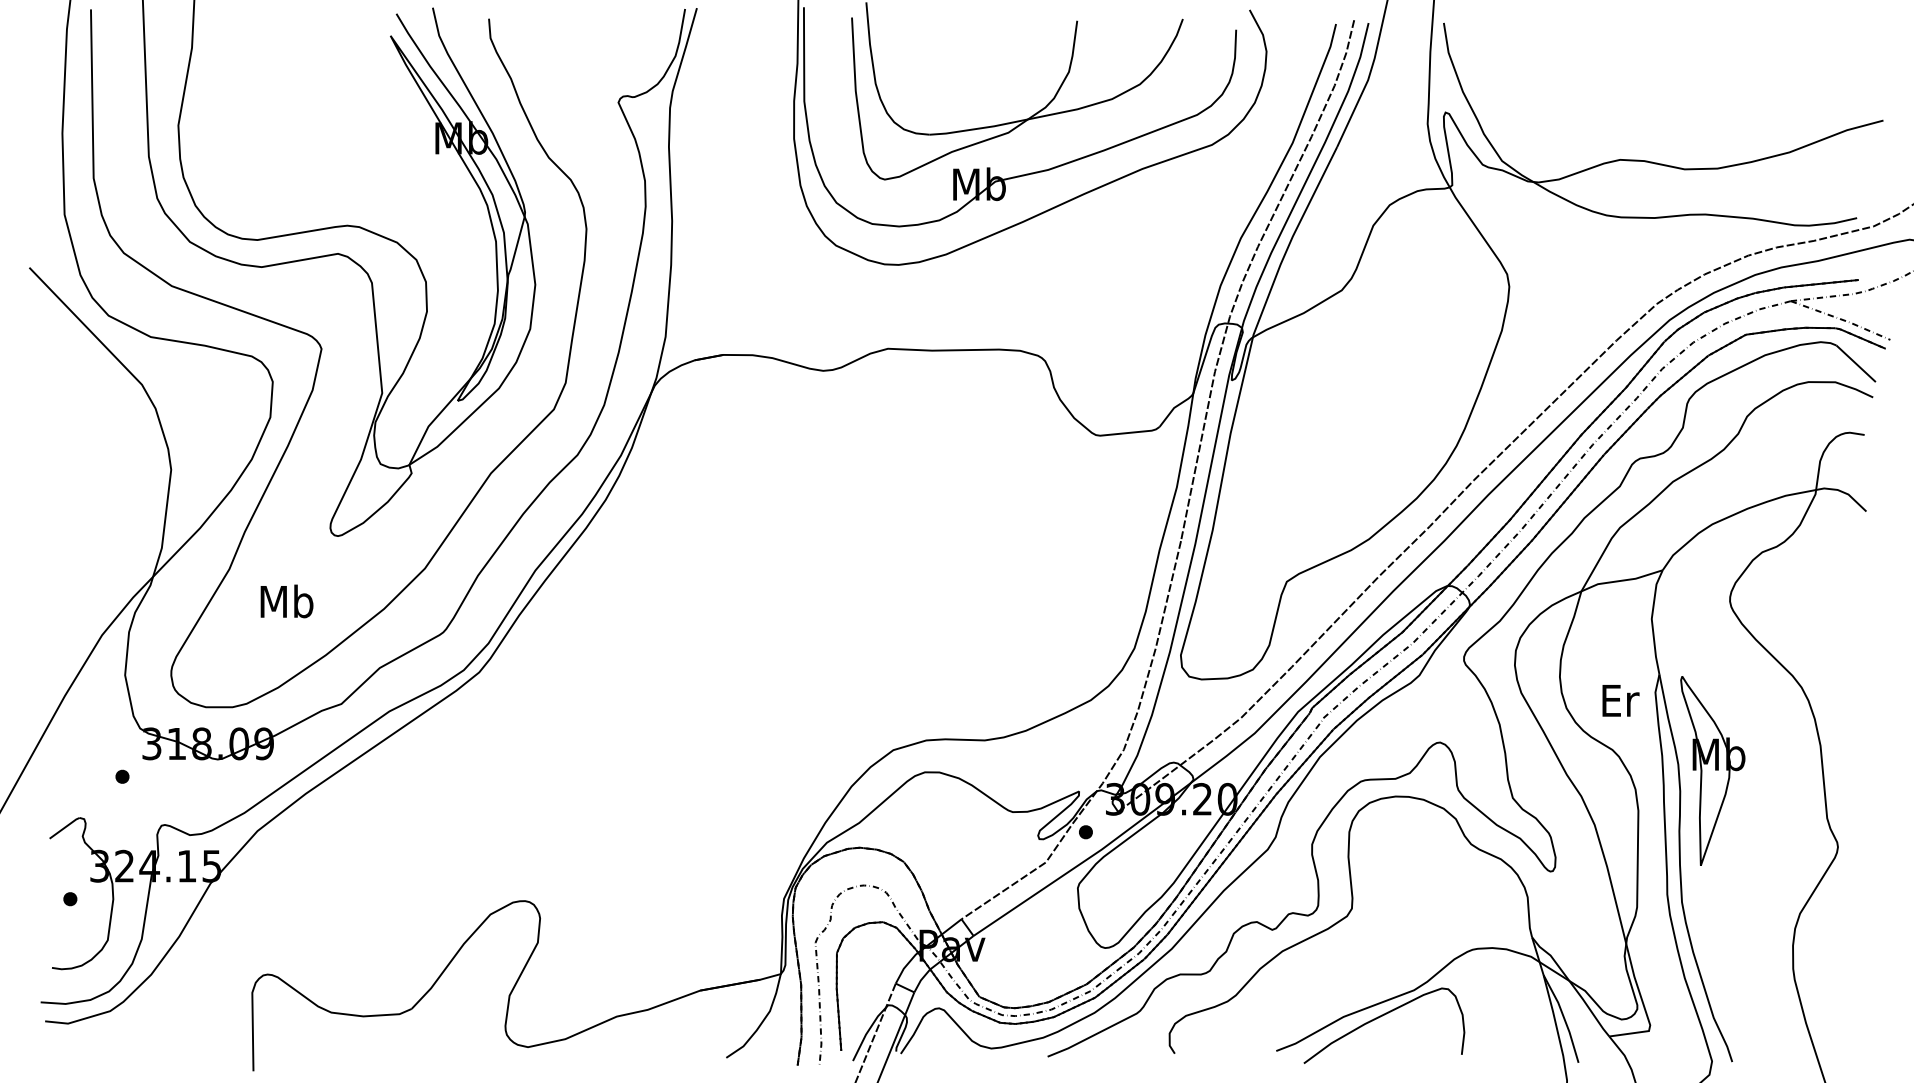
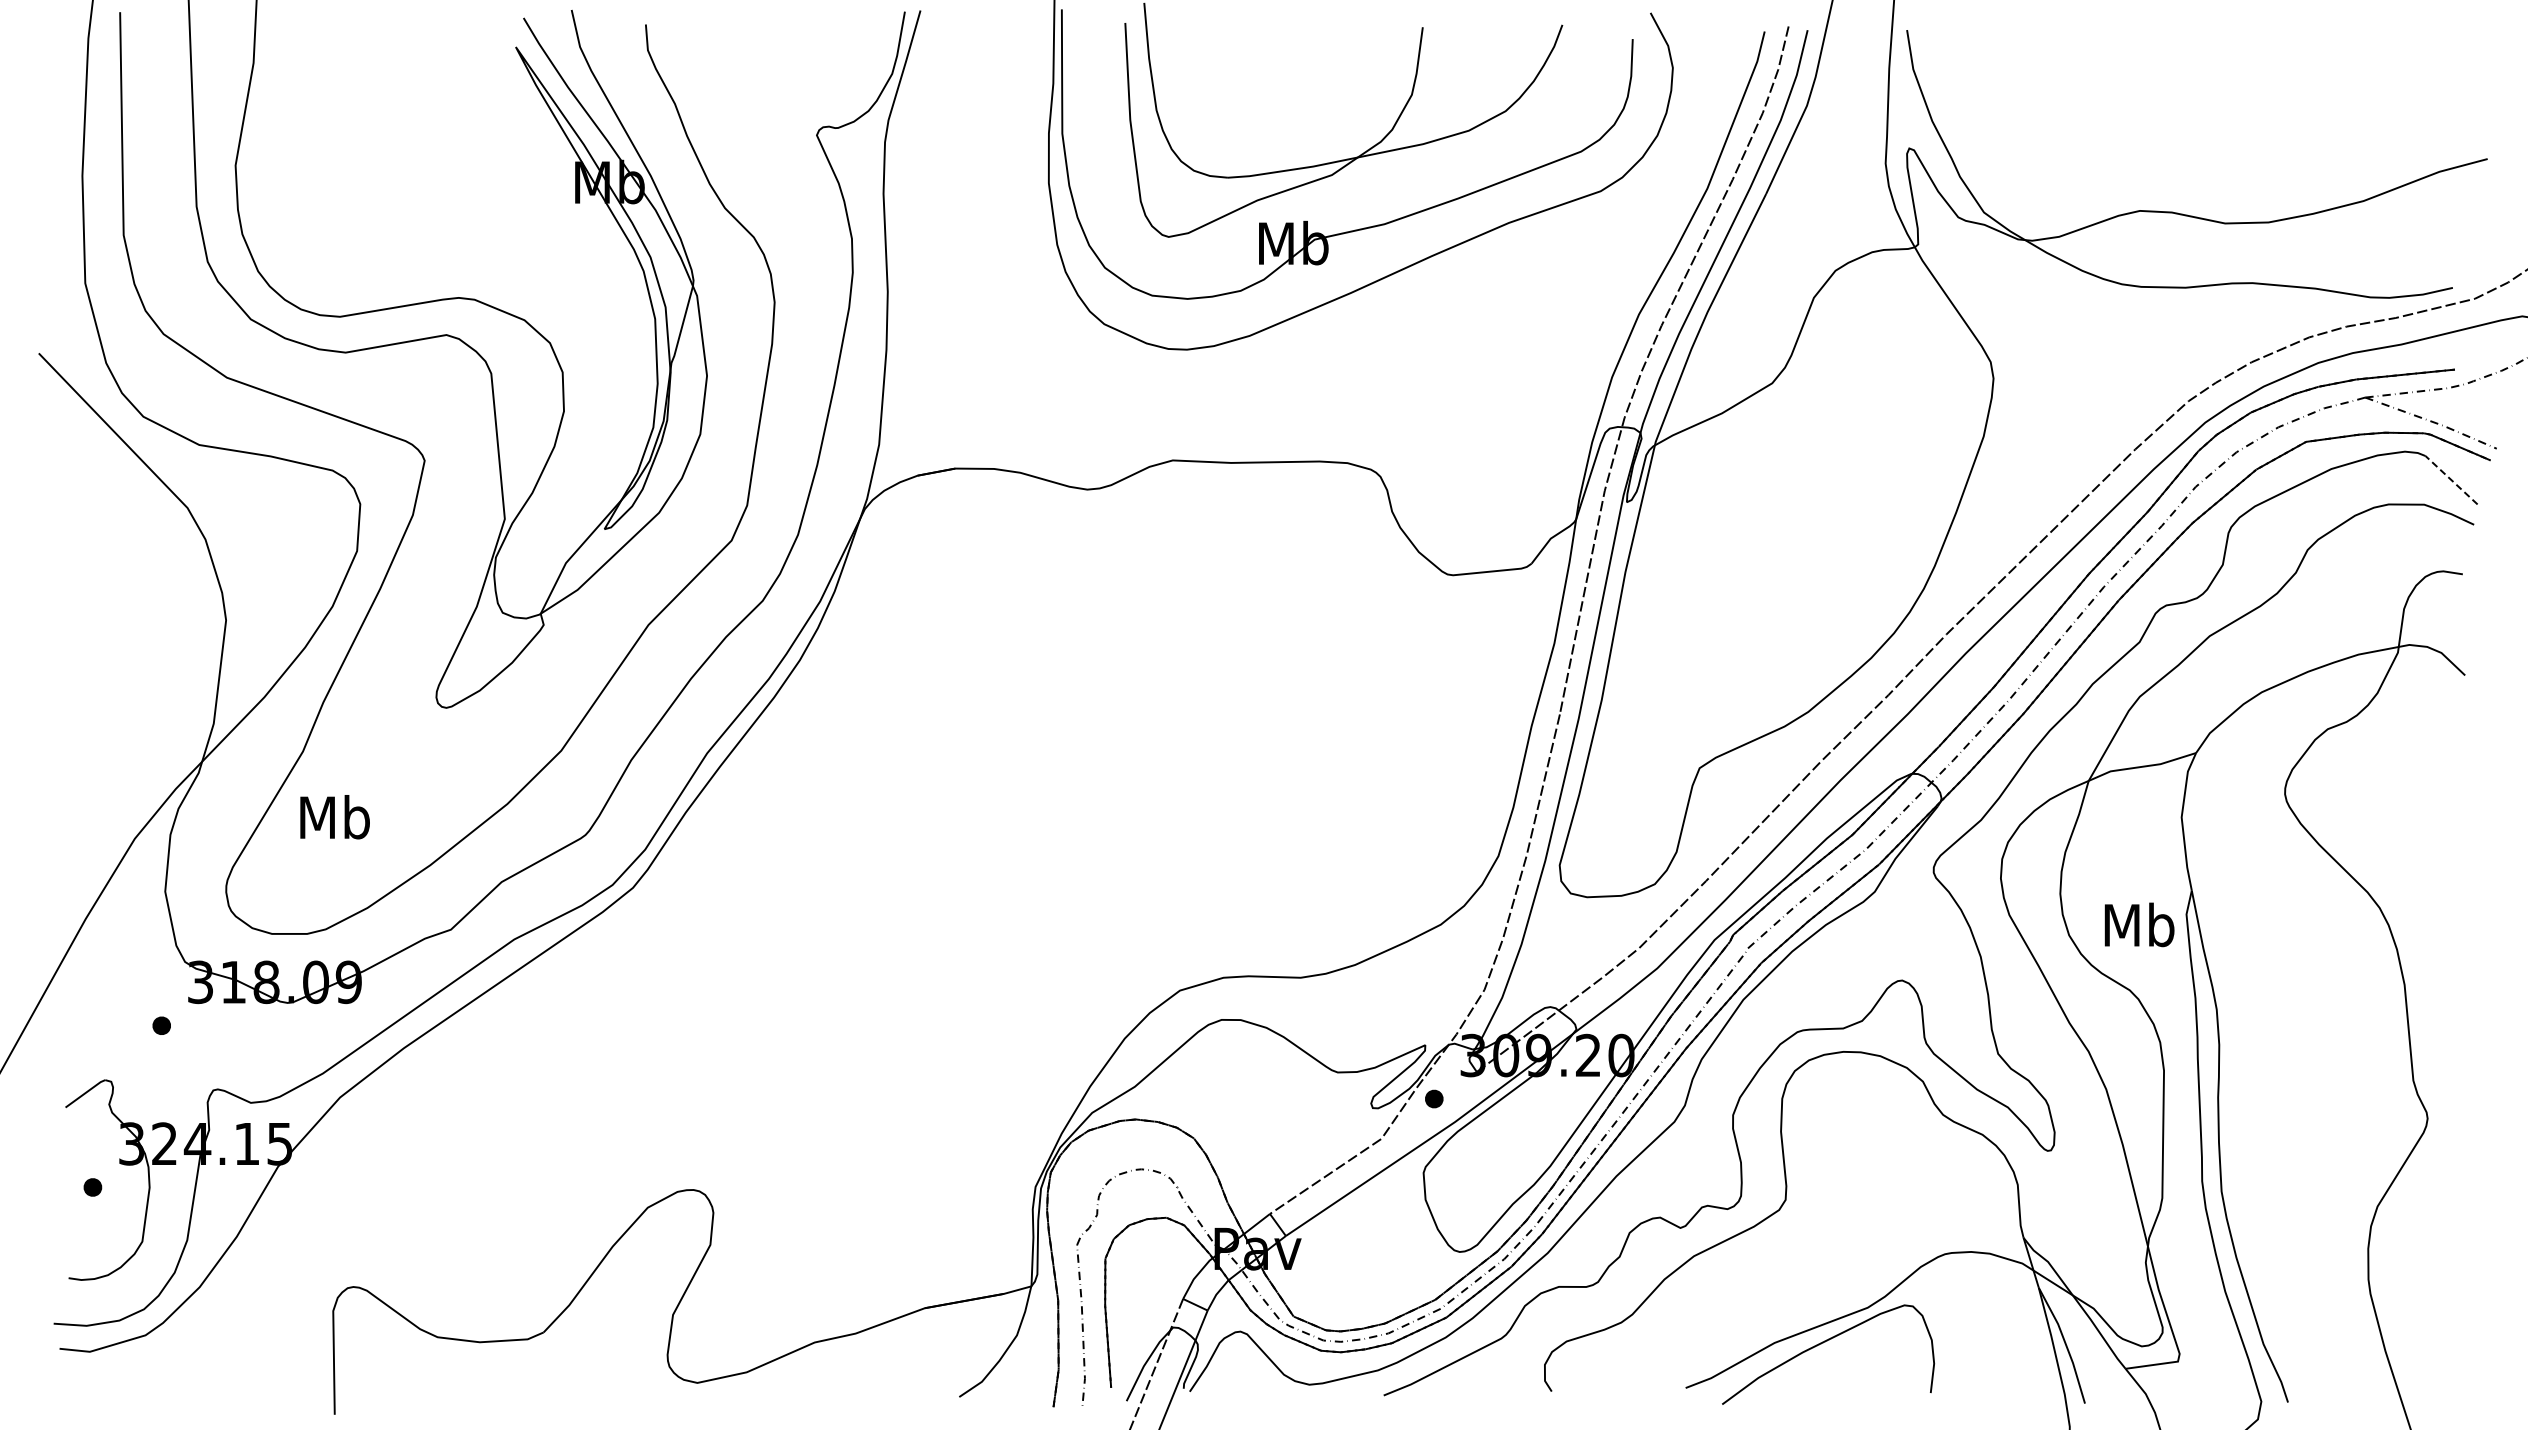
line: (1856, 363) -> (2451, 480), solid -> dashed
text: (286, 601) -> (334, 817), moved
text: (1619, 700) -> (2139, 924), Er -> Mb
part: (1712, 770) -> (2262, 1017), removed

